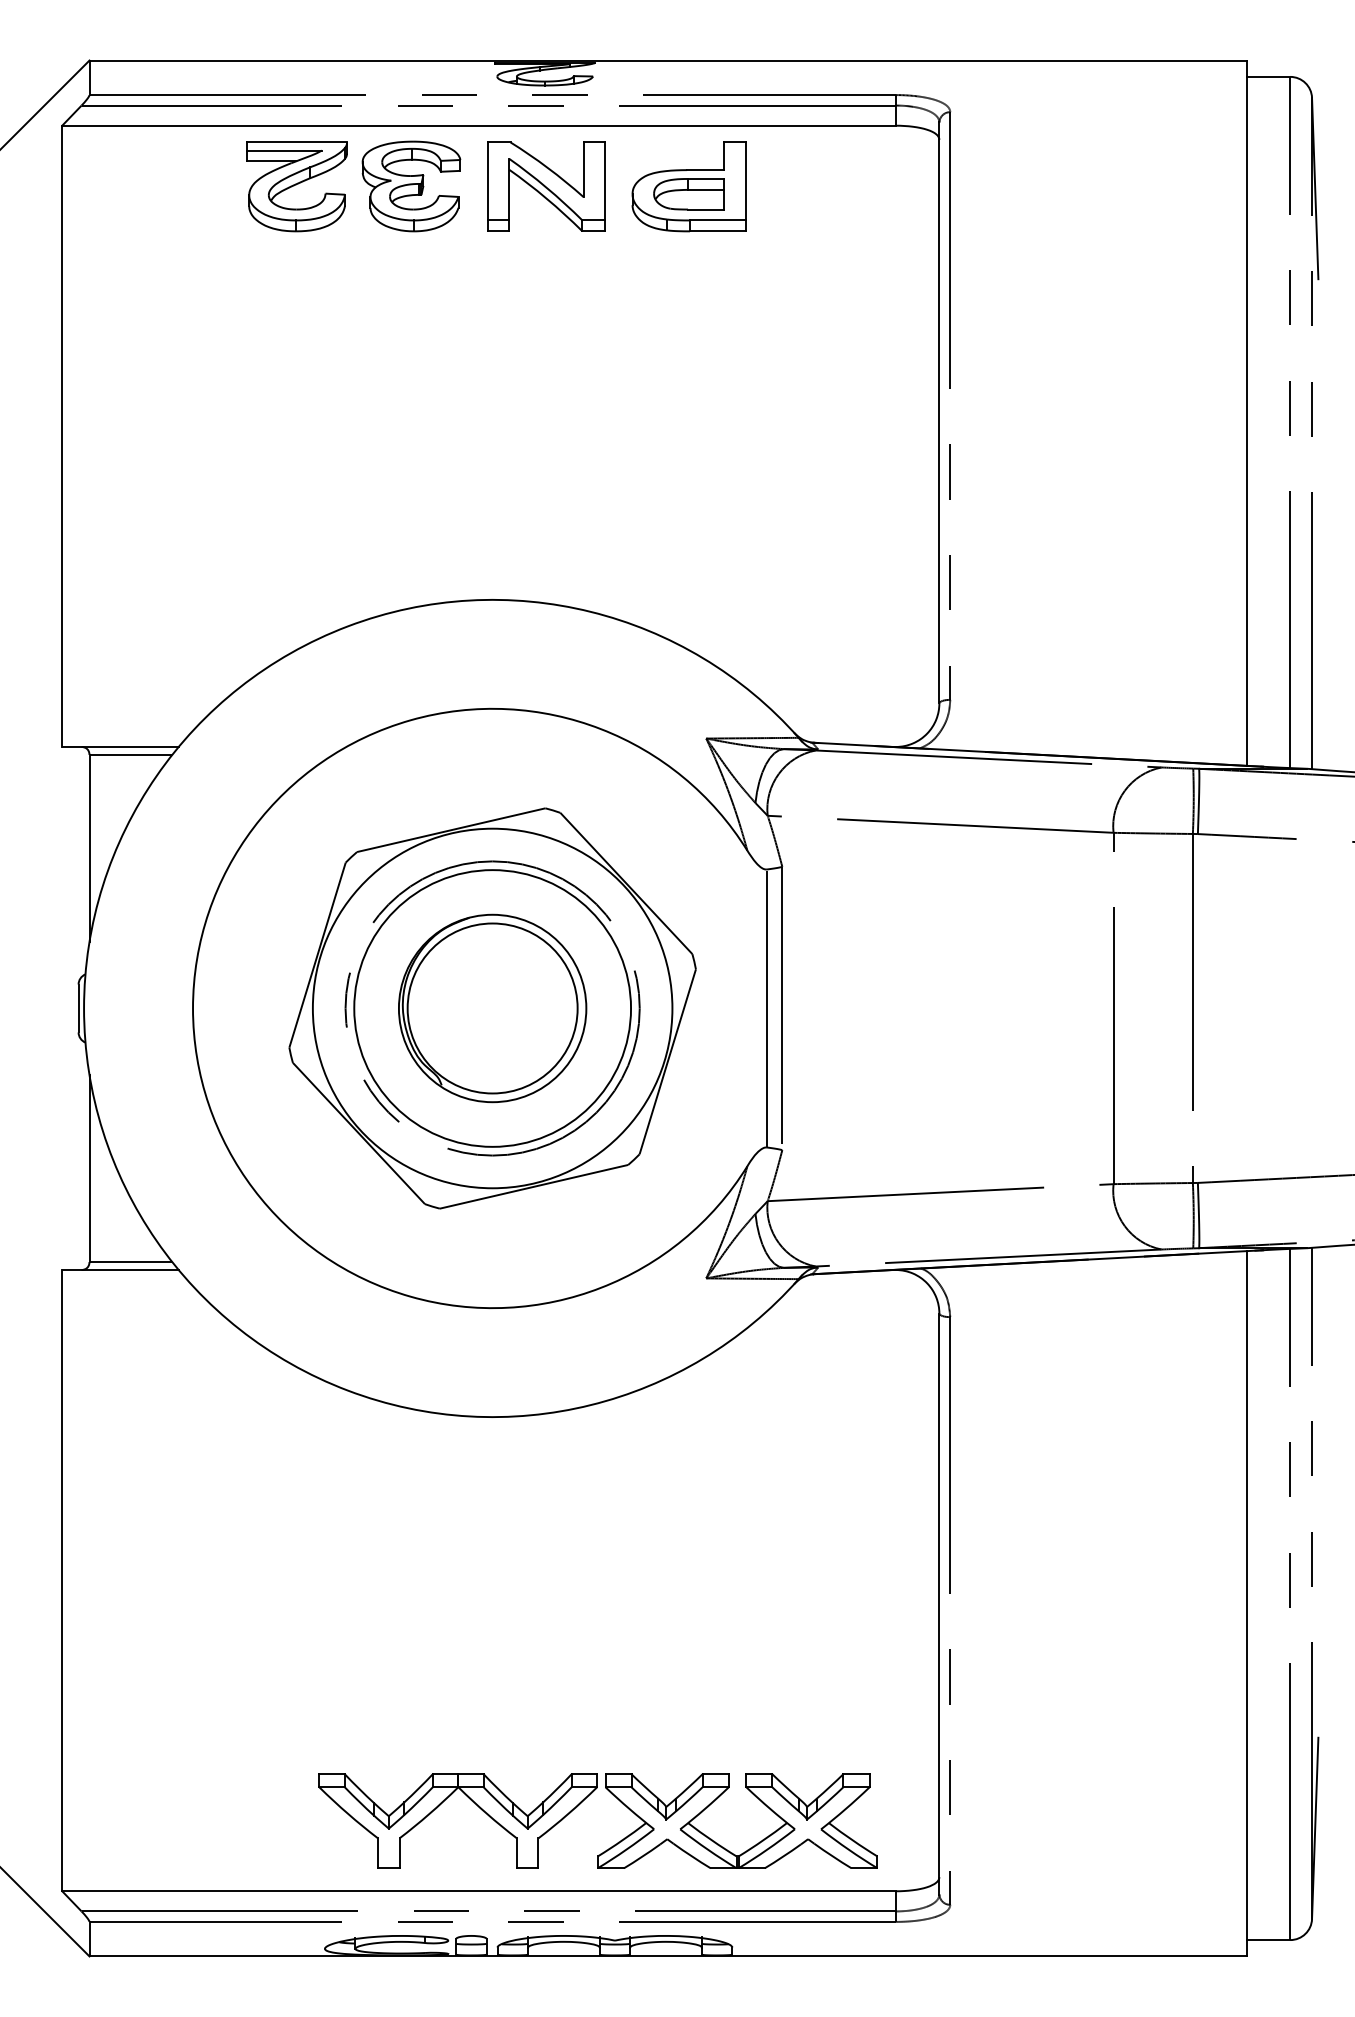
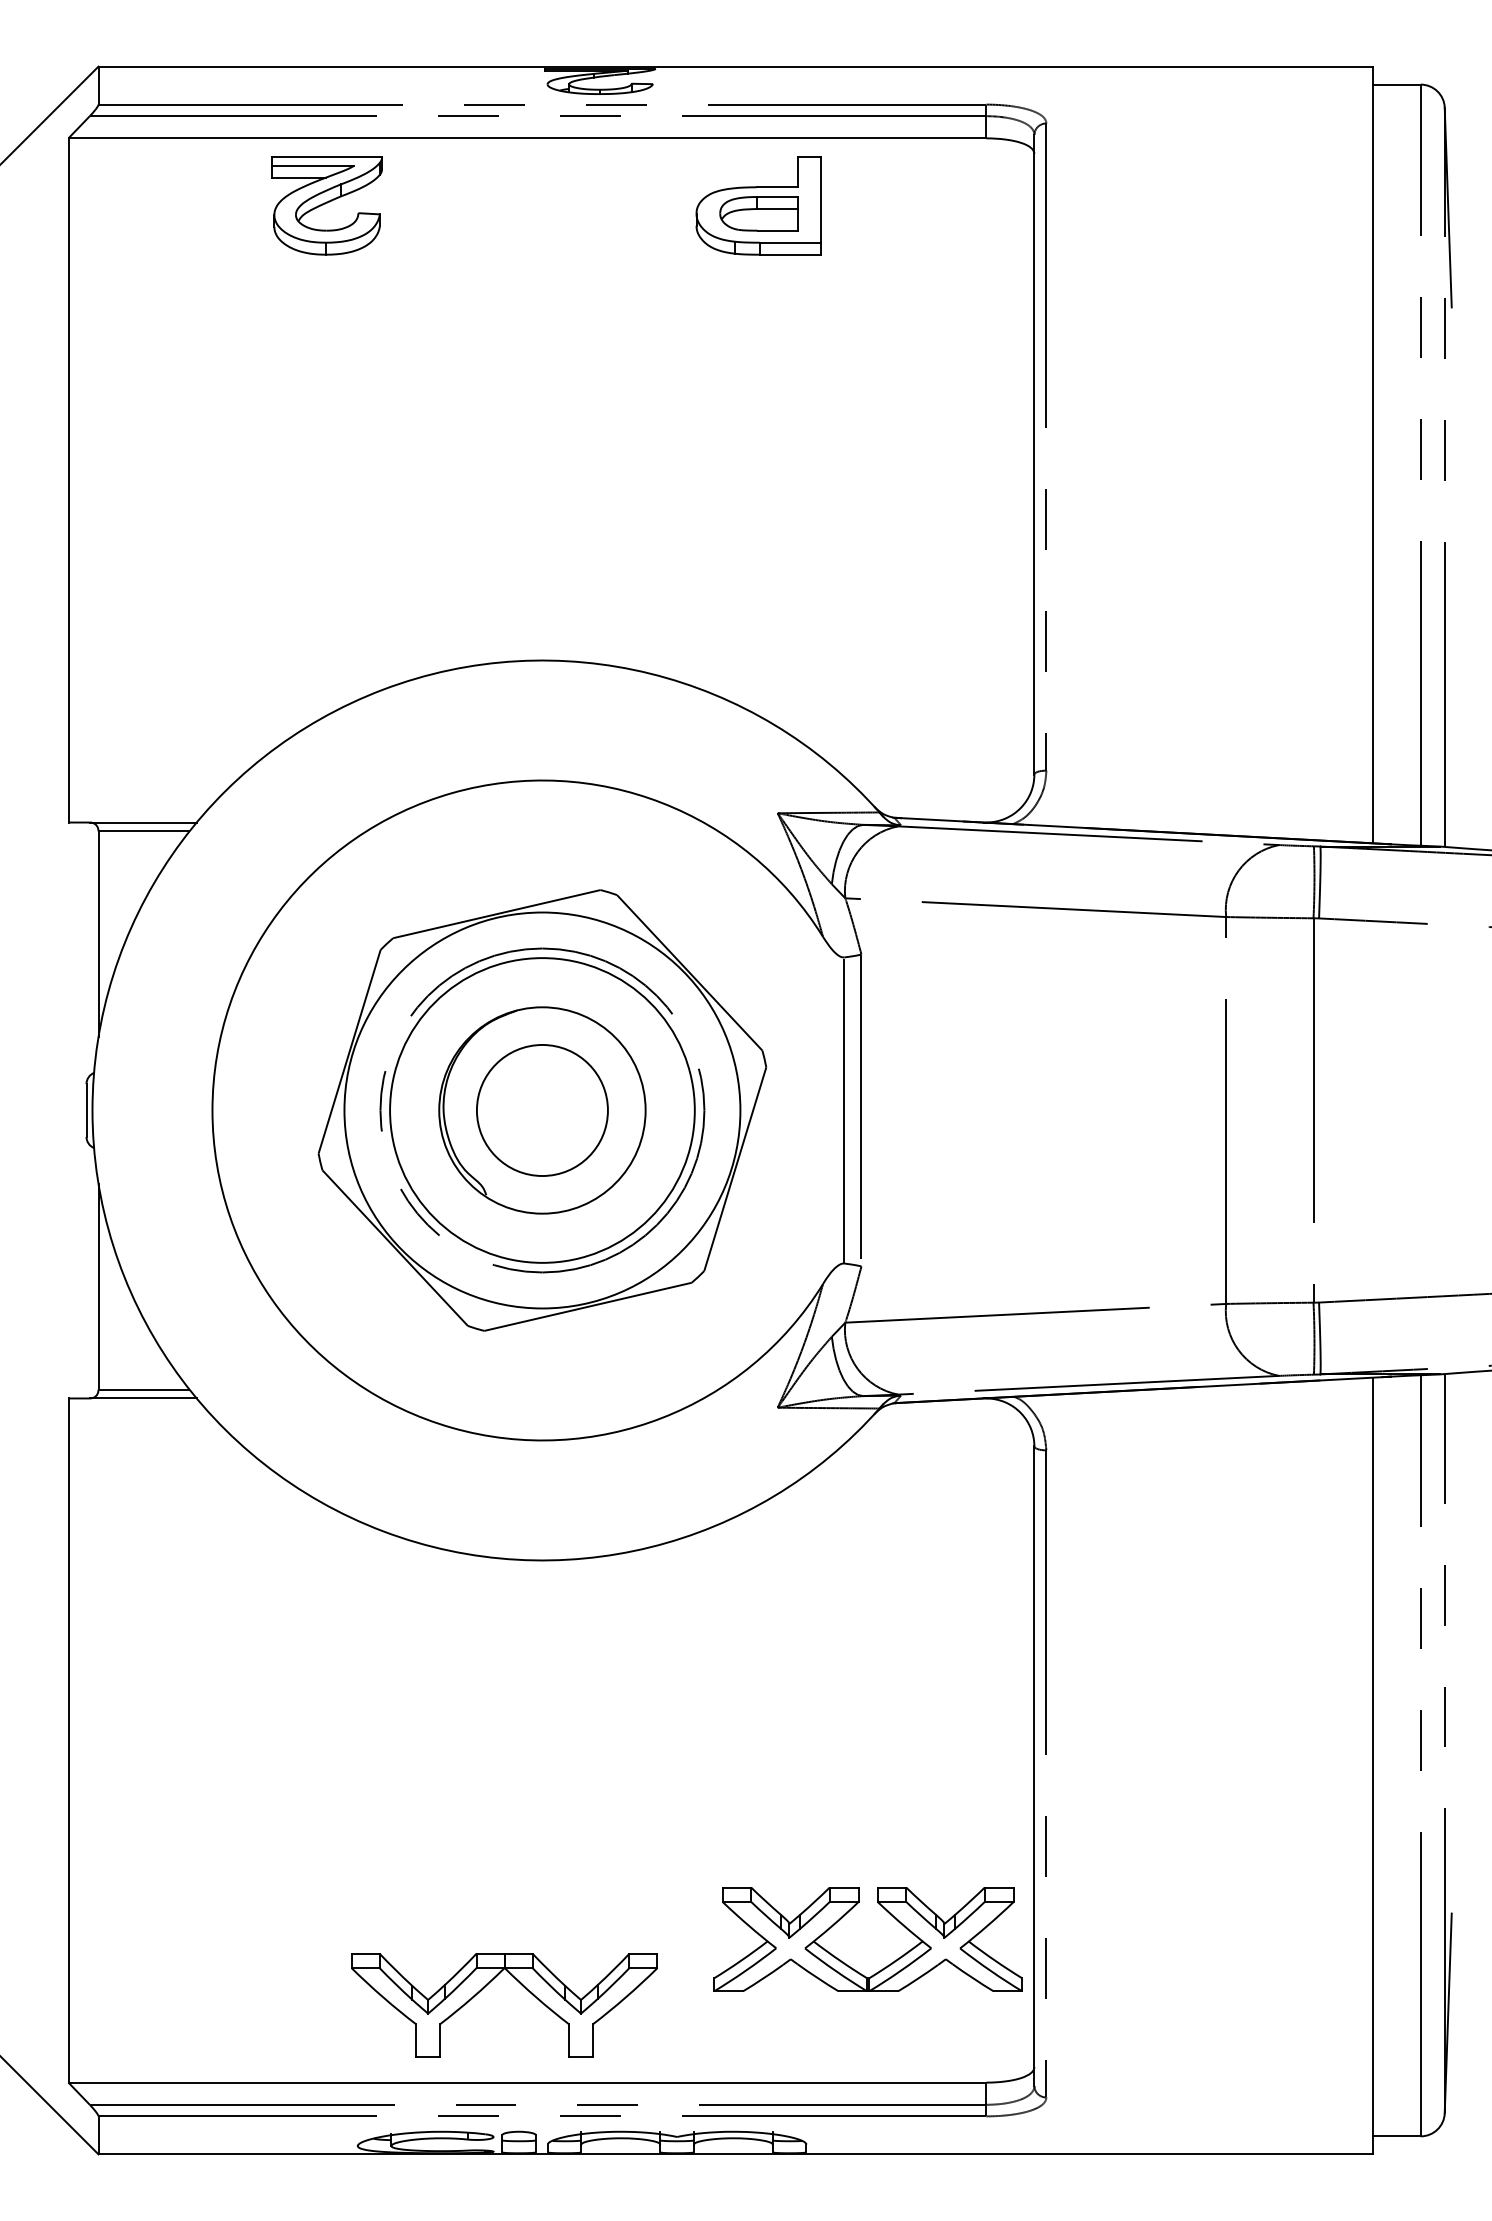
part: (410, 186) -> (452, 205), removed
part: (546, 186) -> (601, 205), removed
circle: (492, 1008) -> (542, 1110), size x0.7
part: (720, 1844) -> (849, 1965), moved

